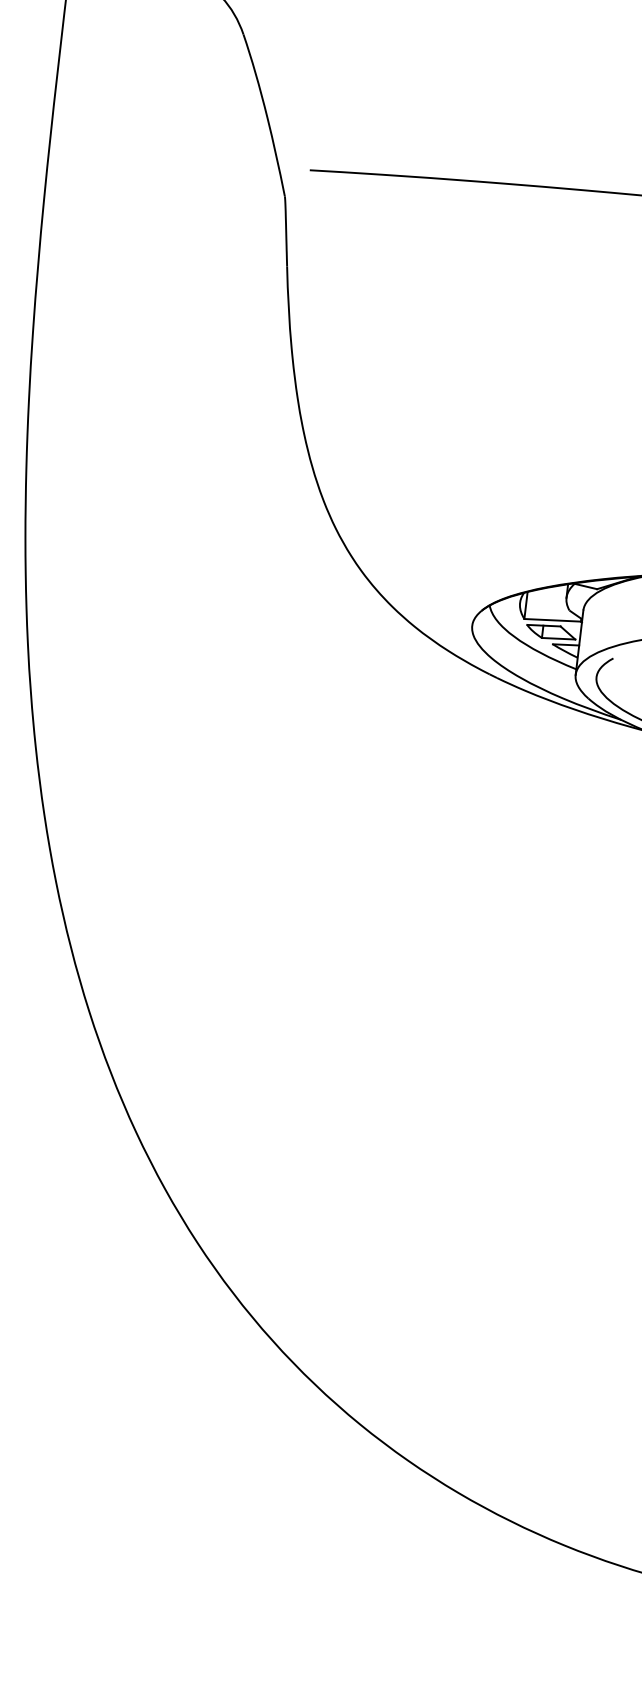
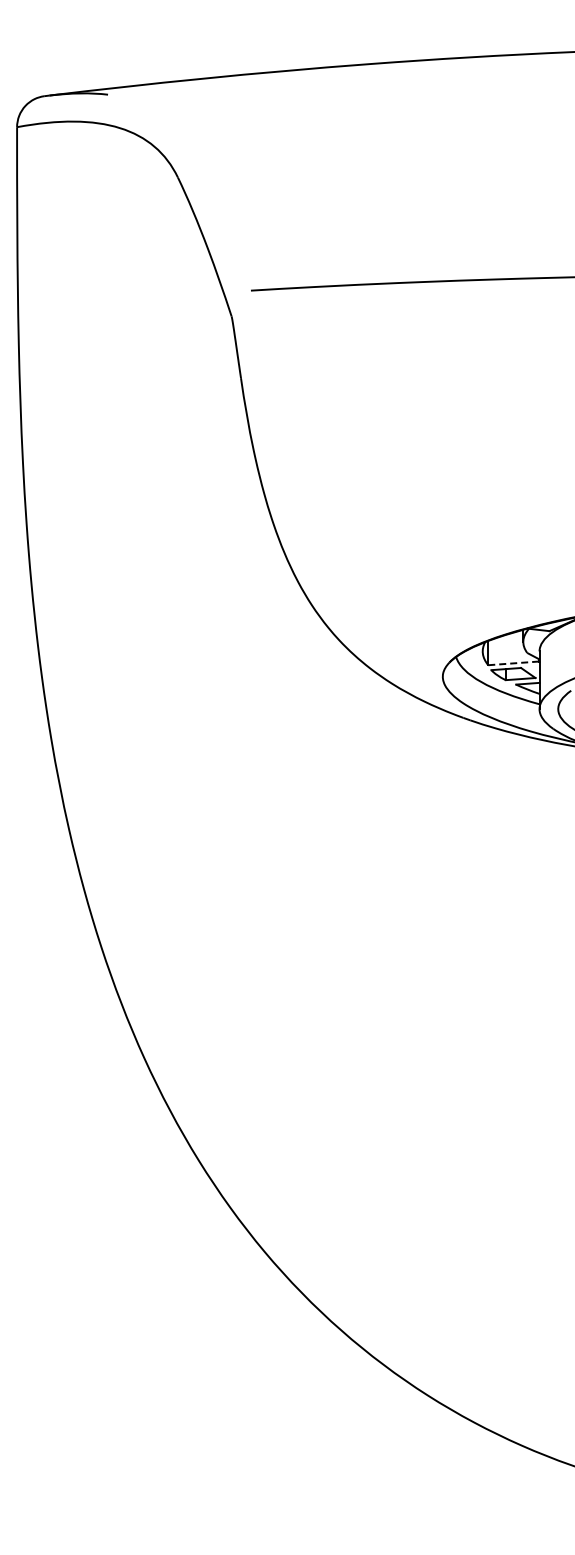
line: (552, 620) -> (513, 663), solid -> dashed

